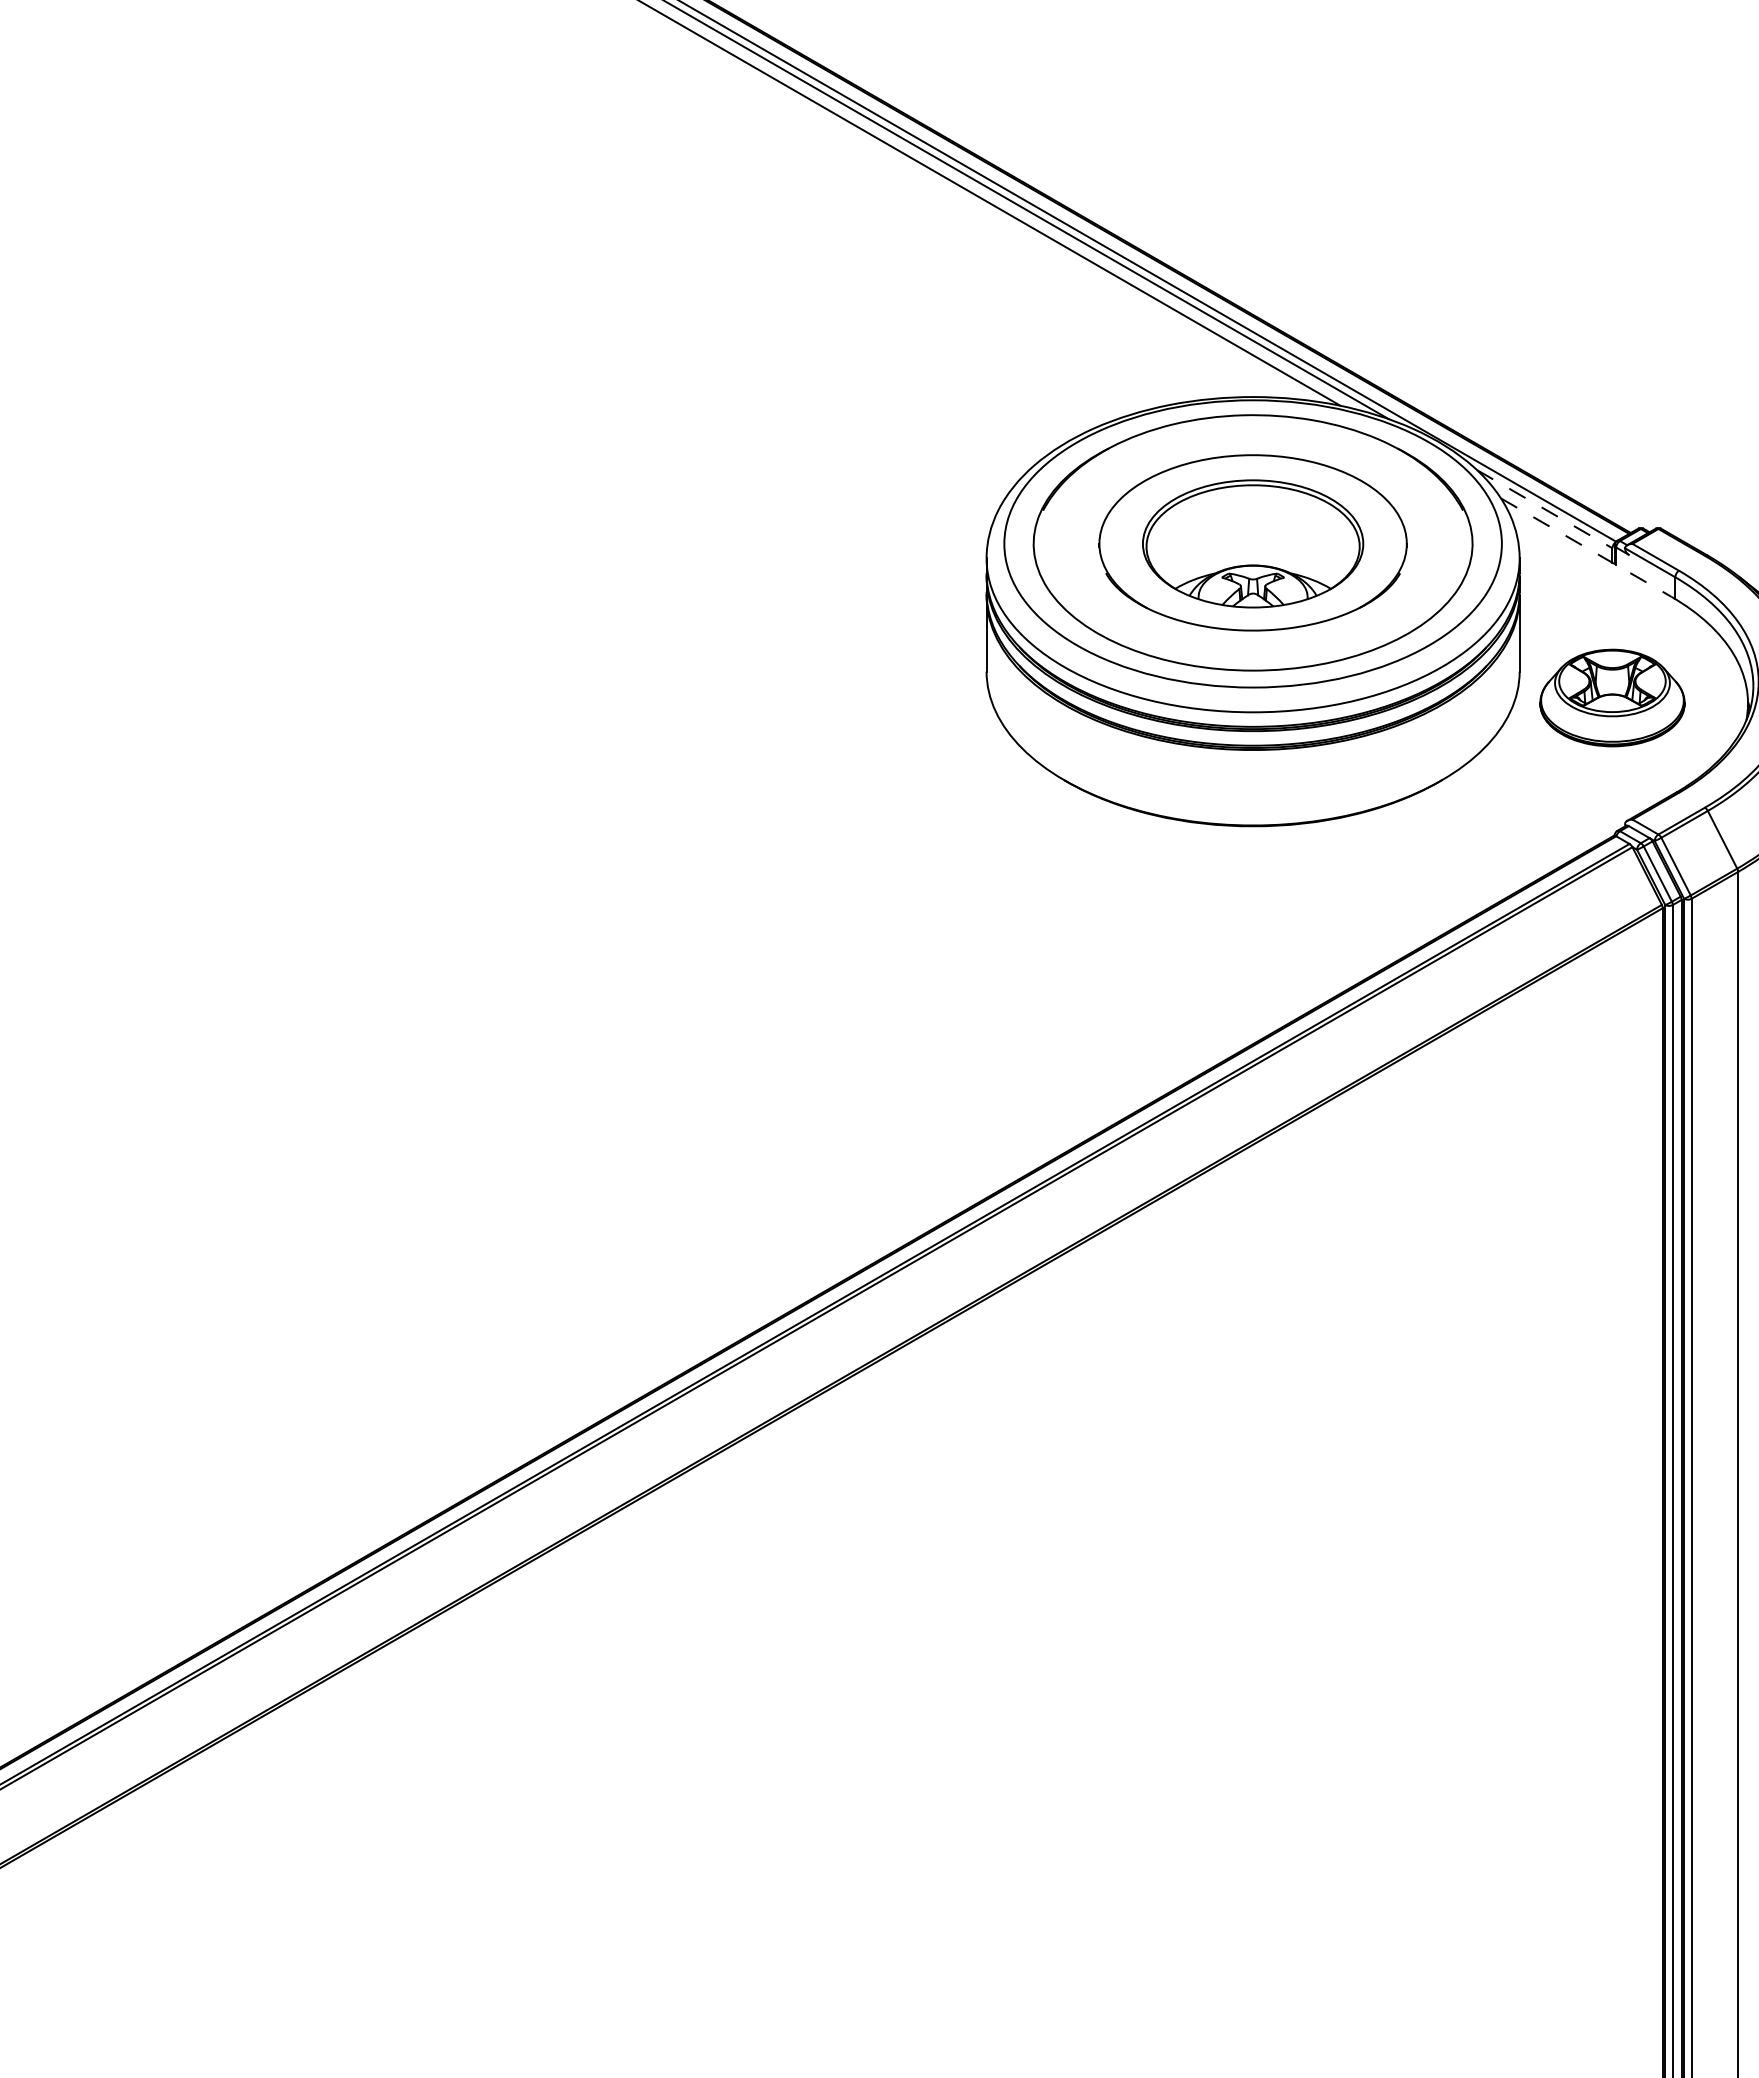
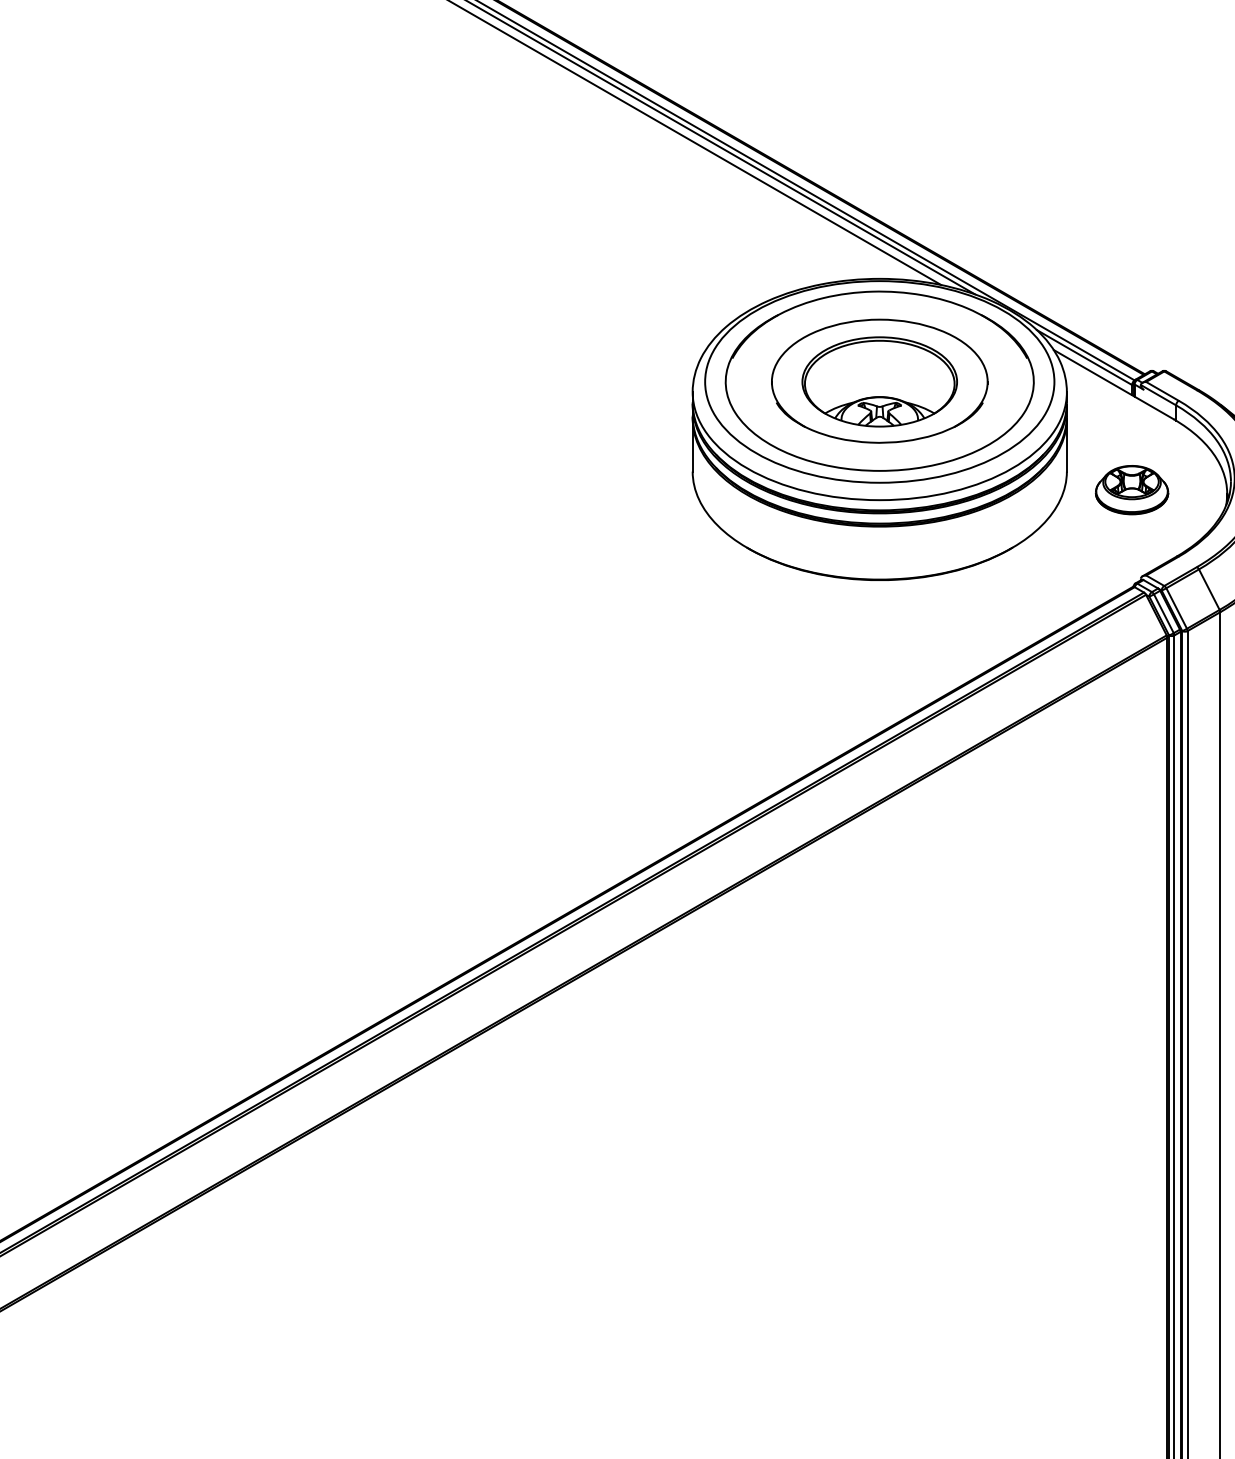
line: (1545, 509) -> (1085, 357), dashed -> solid
line: (1586, 547) -> (1113, 384), dashed -> solid
part: (1612, 697) -> (1132, 489), size x0.71

